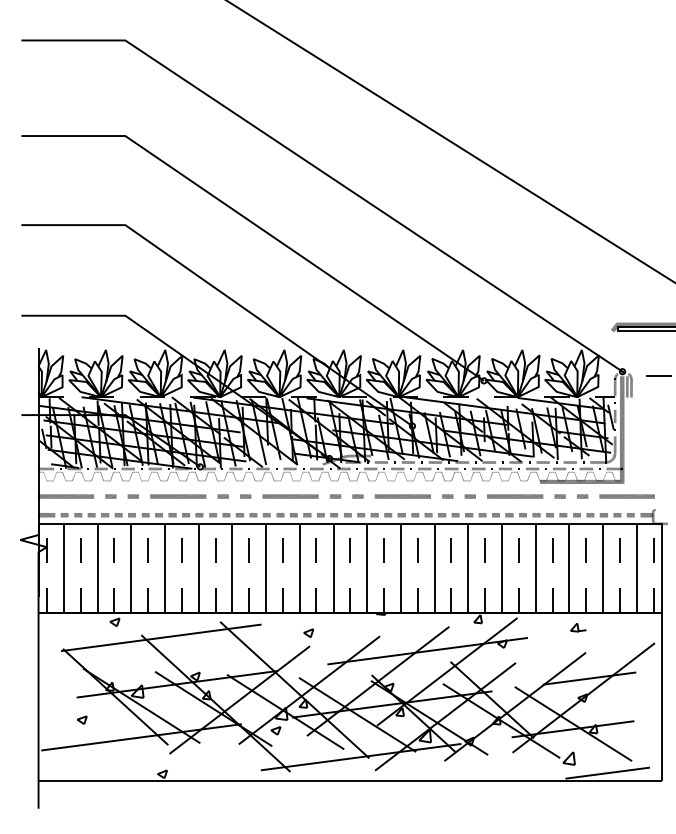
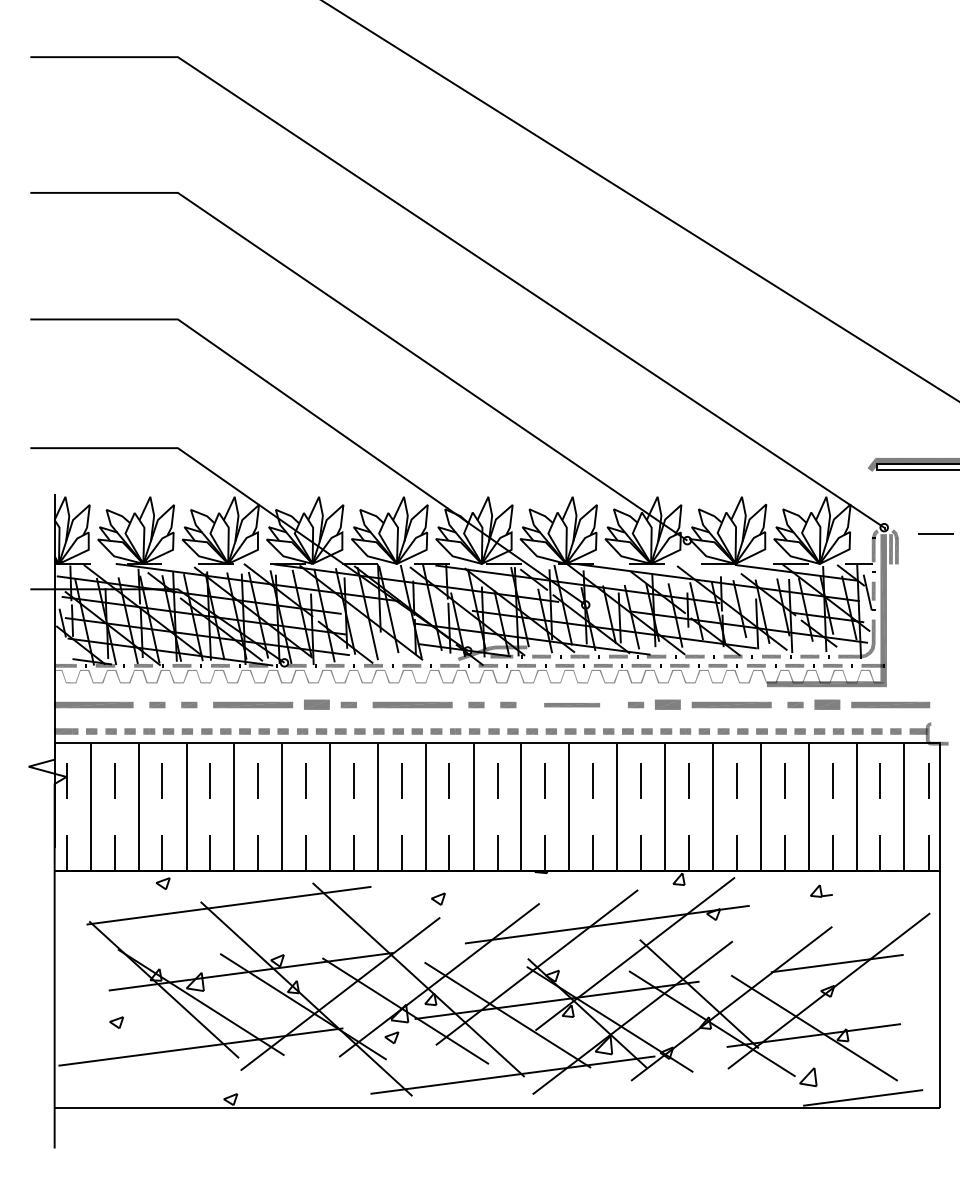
part: (222, 496) -> (316, 705), size x1.6
part: (402, 496) -> (571, 705), size x0.7
part: (470, 496) -> (667, 705), size x1.6
part: (582, 496) -> (827, 705), size x1.6

